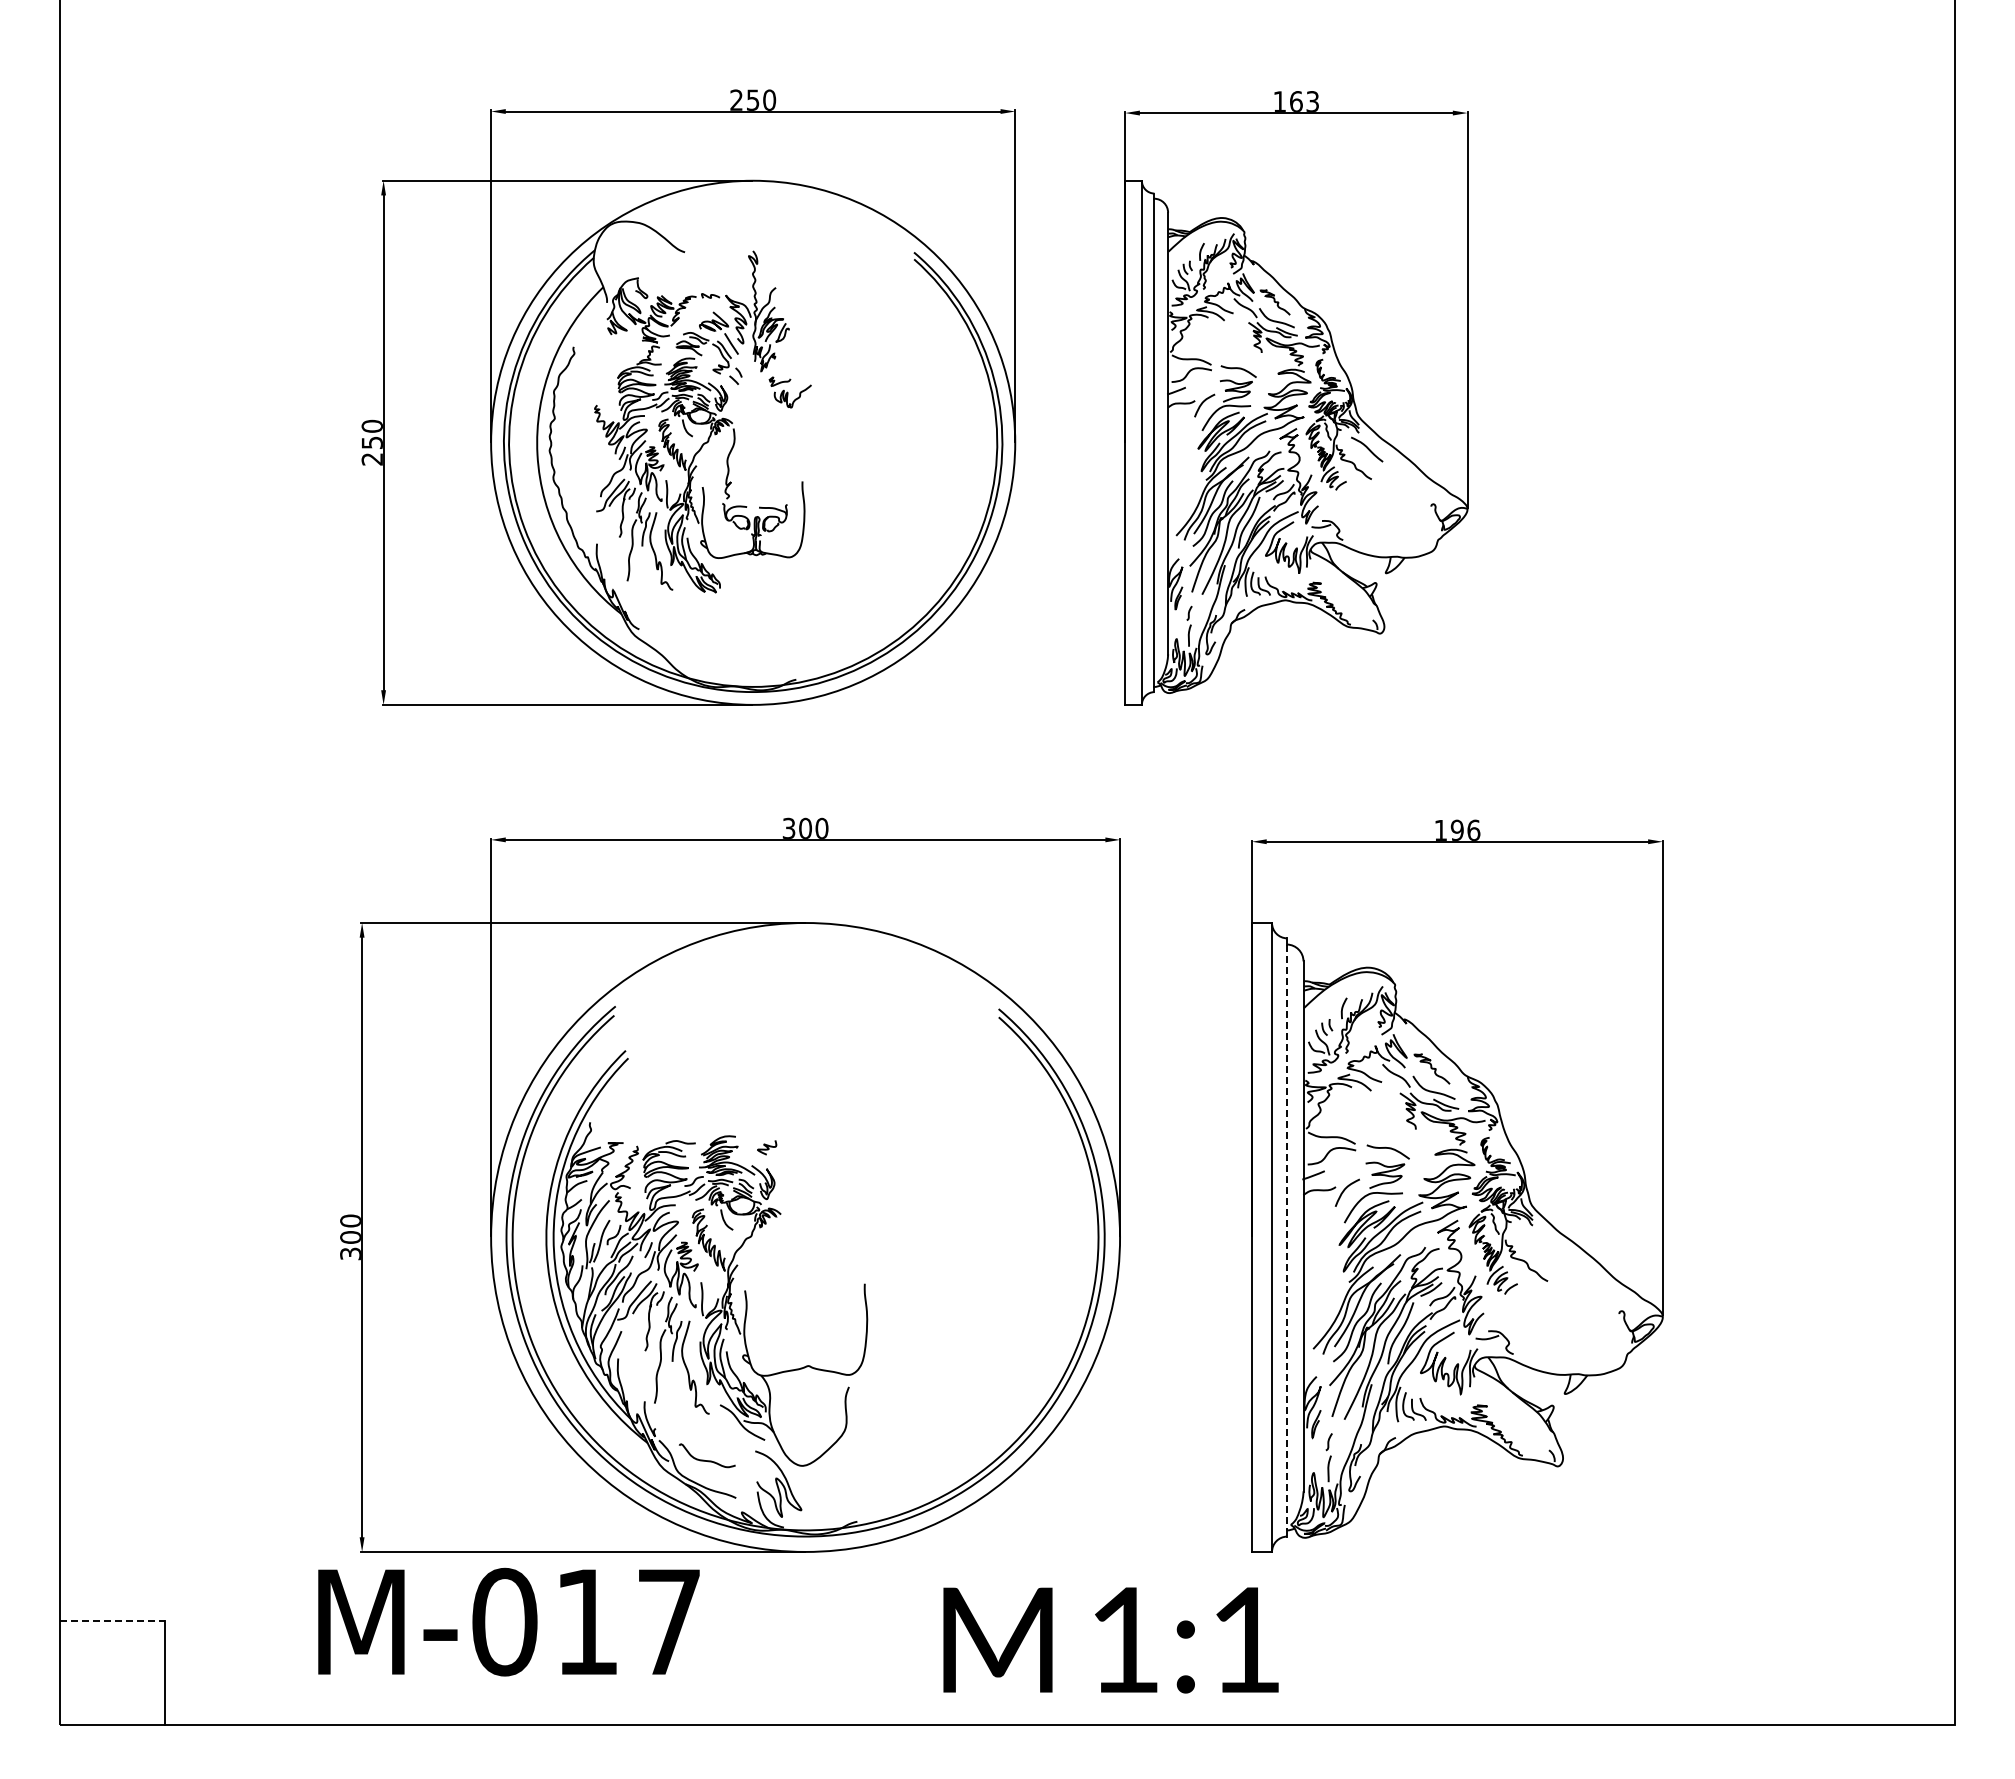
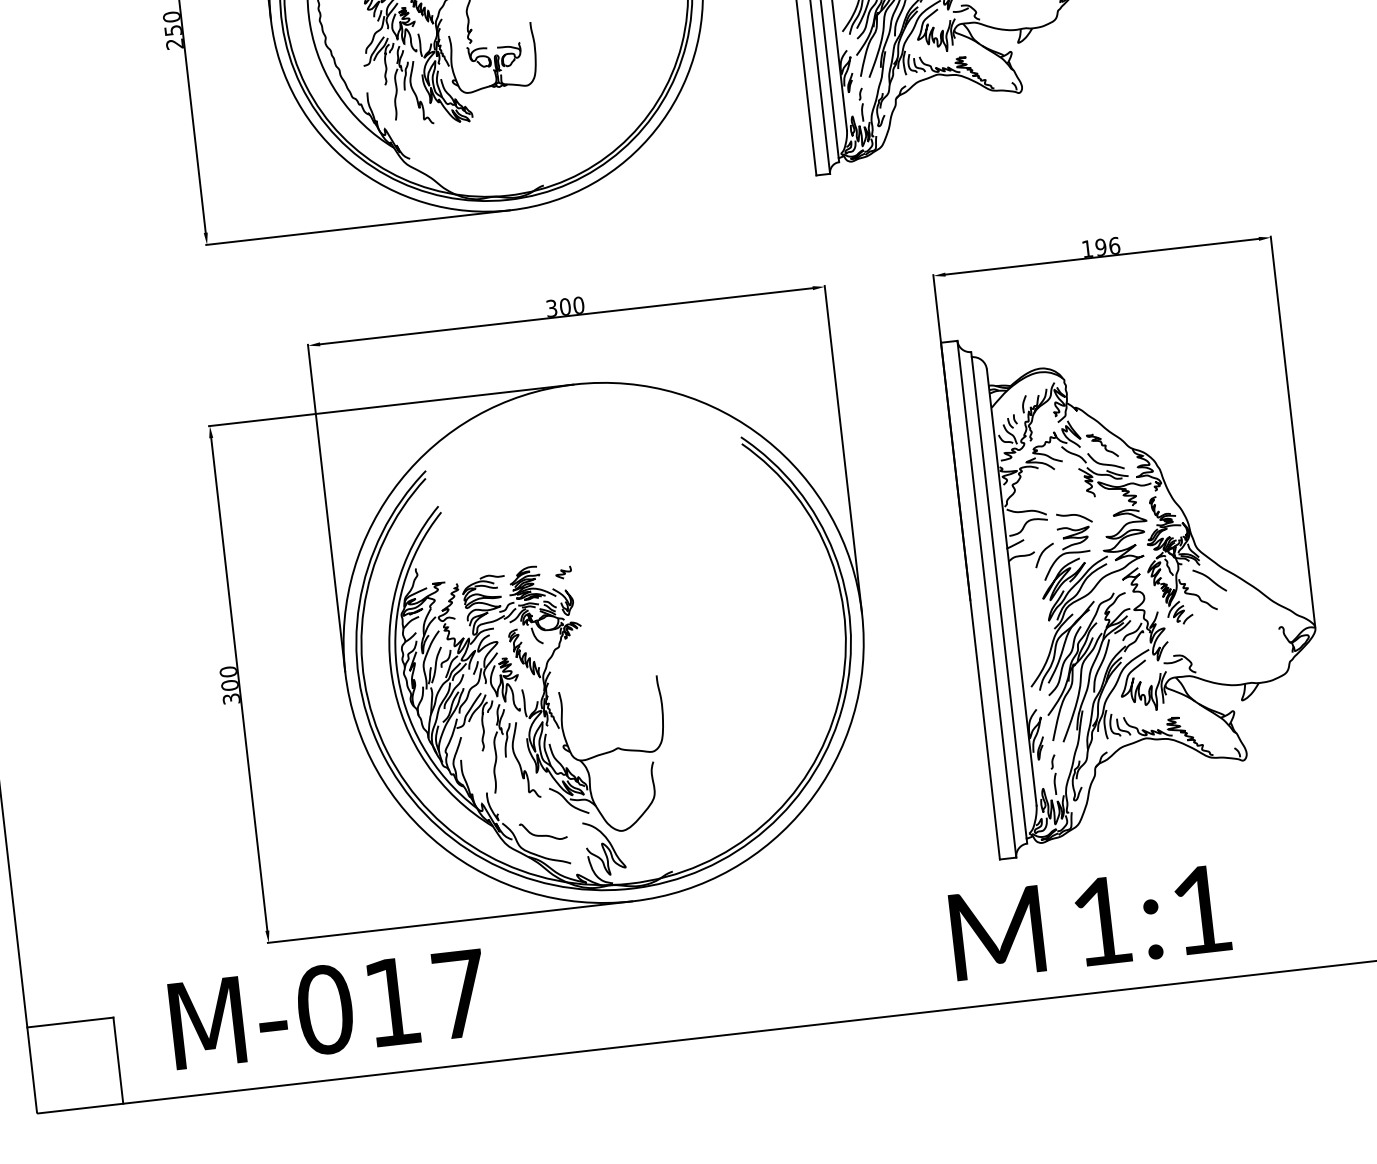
line: (1287, 1237) -> (999, 597), dashed -> solid
curve: (1542, 1244) -> (1209, 579), added
line: (113, 1620) -> (70, 1022), dashed -> solid
text: (508, 1621) -> (328, 1008), moved
text: (1110, 1640) -> (1089, 922), moved

